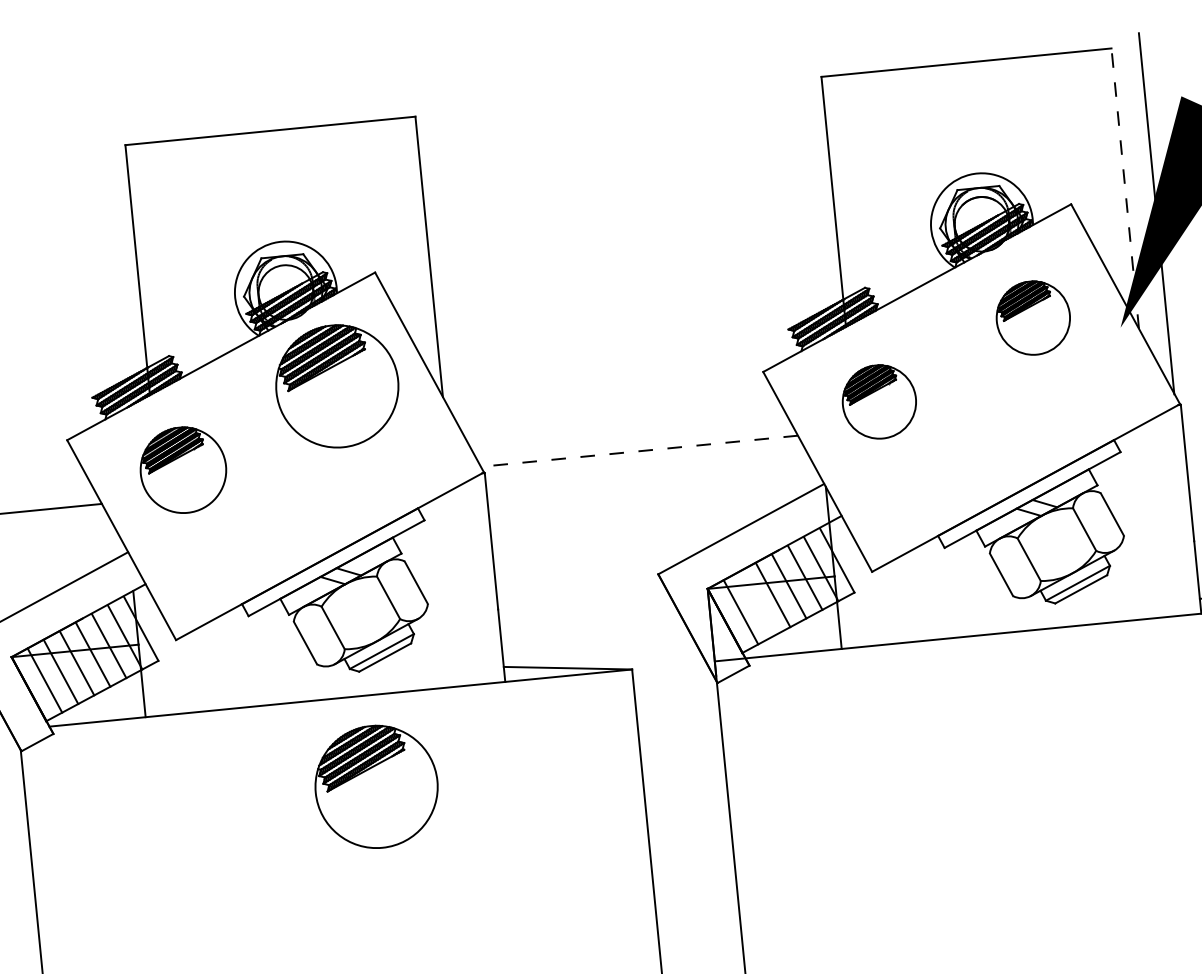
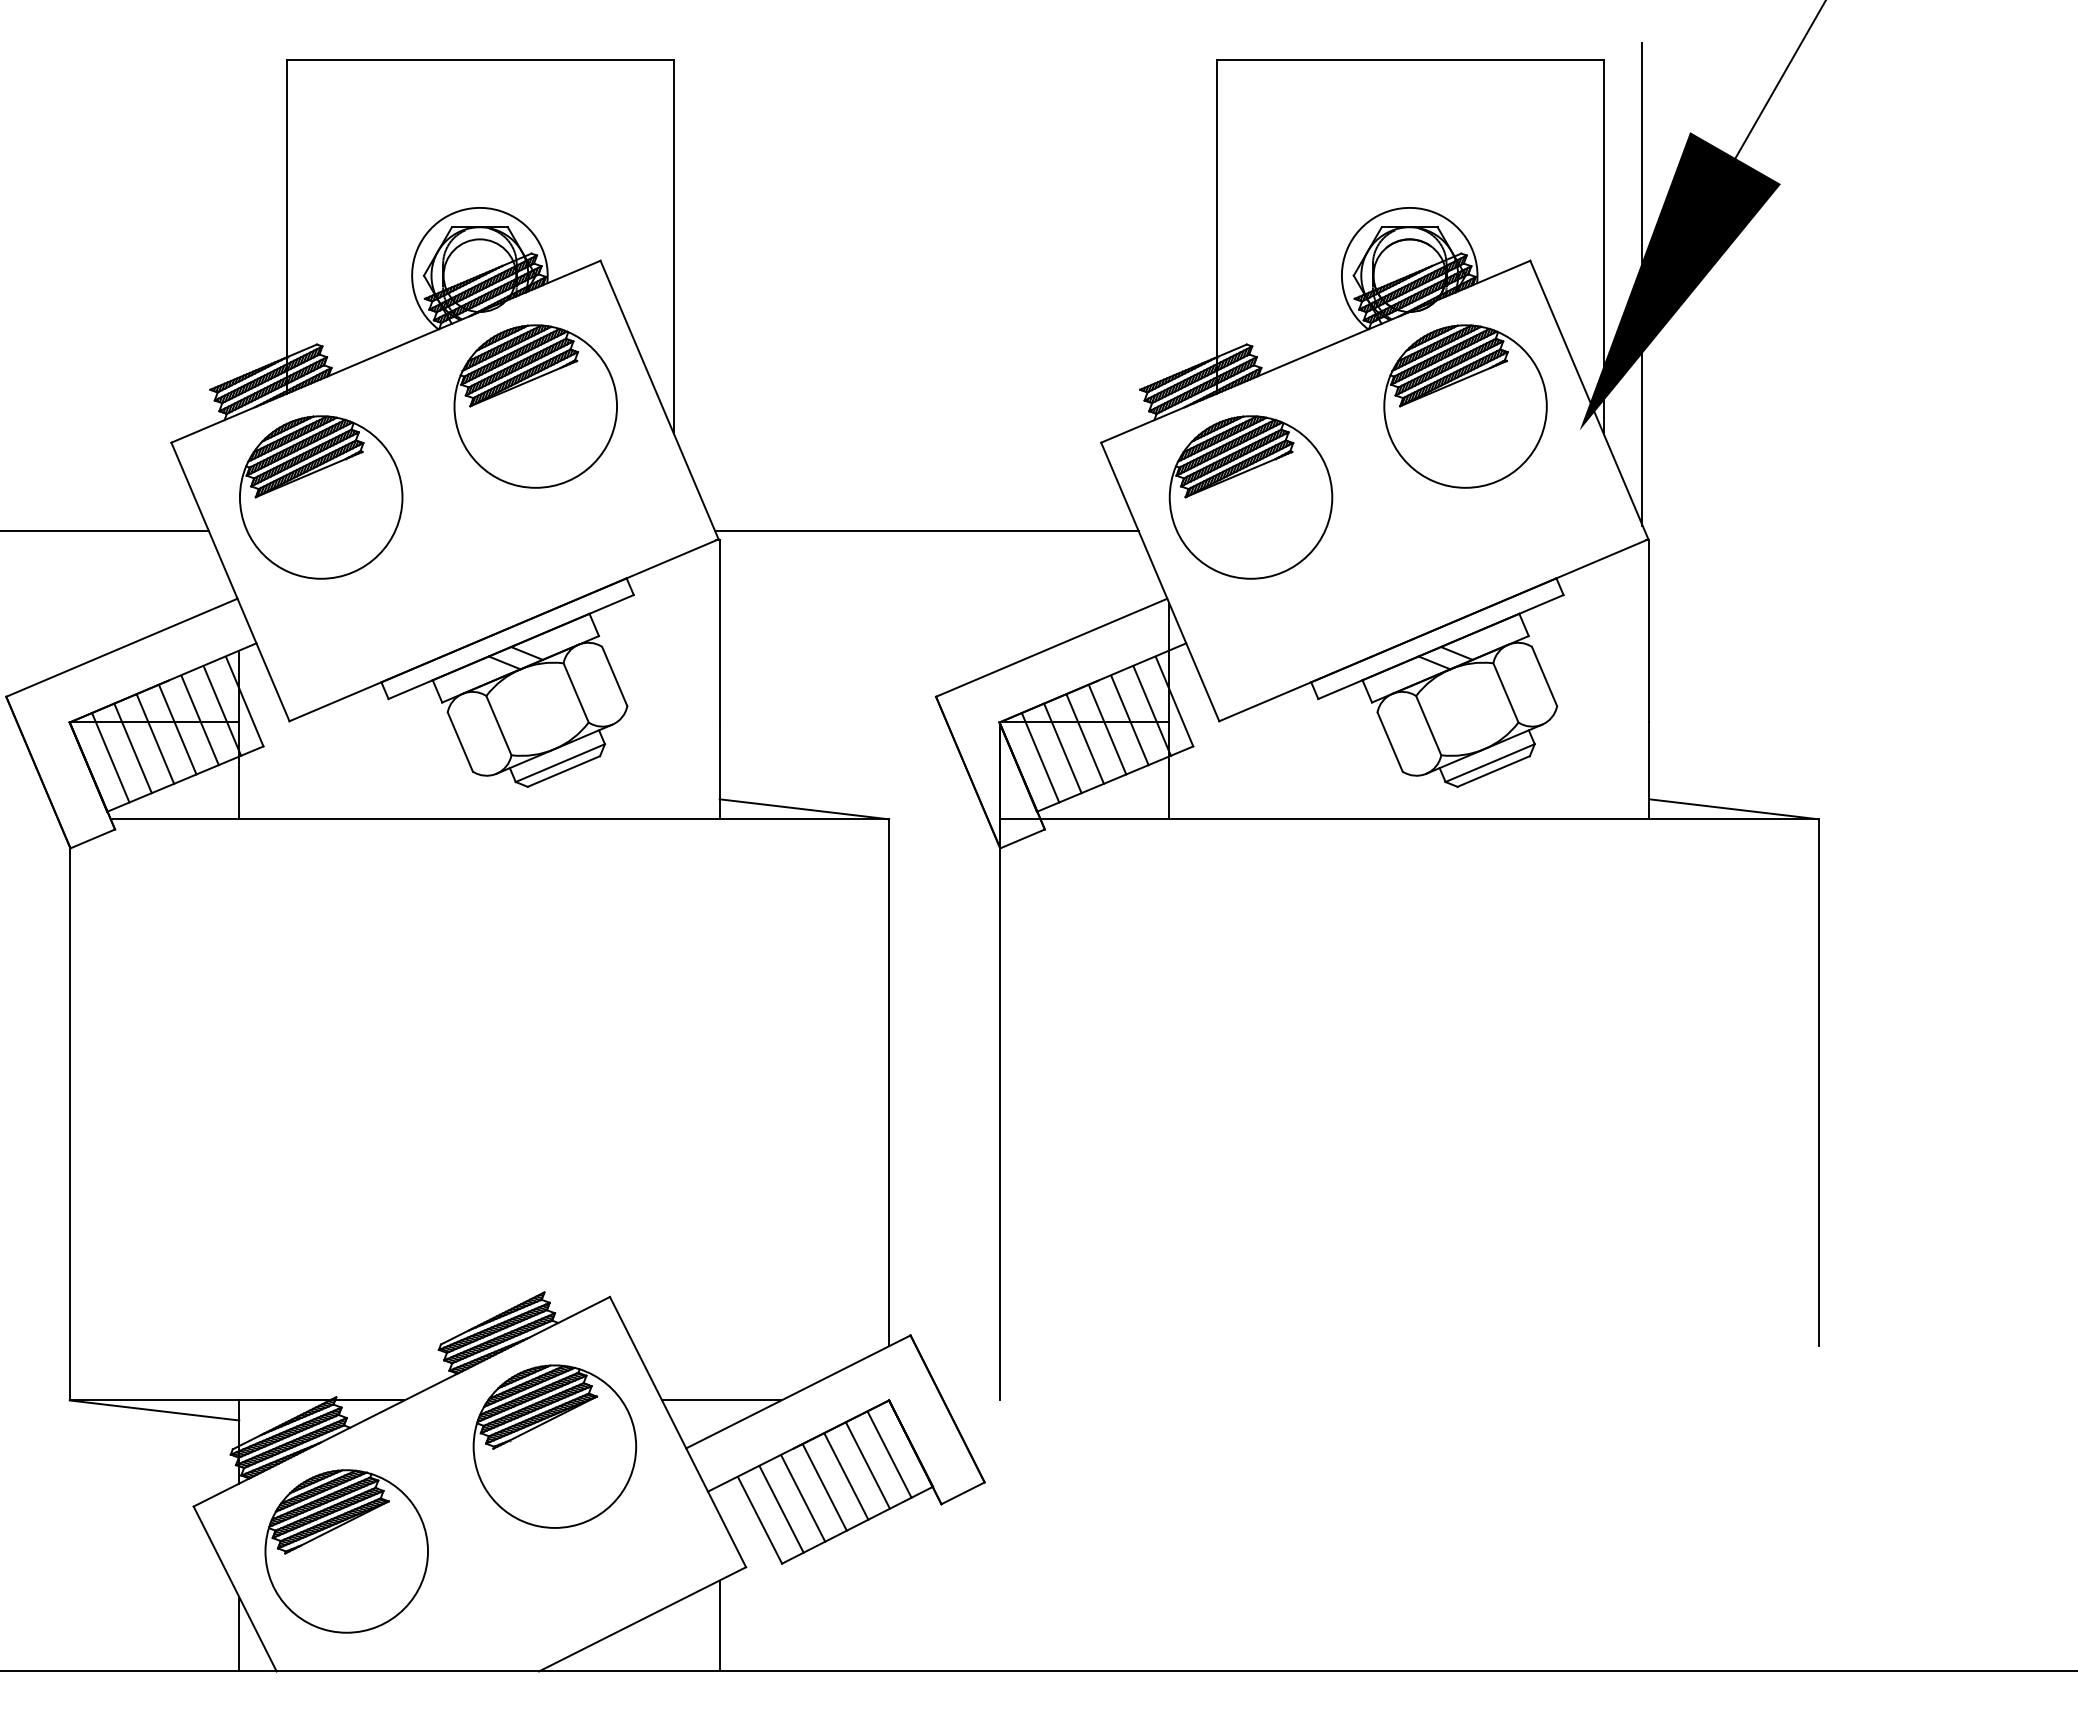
line: (1124, 188) -> (1603, 246), dashed -> solid
part: (1033, 318) -> (1465, 406), size x1.67
part: (879, 402) -> (1250, 497), size x1.67
line: (639, 451) -> (927, 531), dashed -> solid
part: (183, 470) -> (321, 497), size x1.43
line: (756, 603) -> (1062, 748), added
part: (376, 786) -> (535, 941), removed

